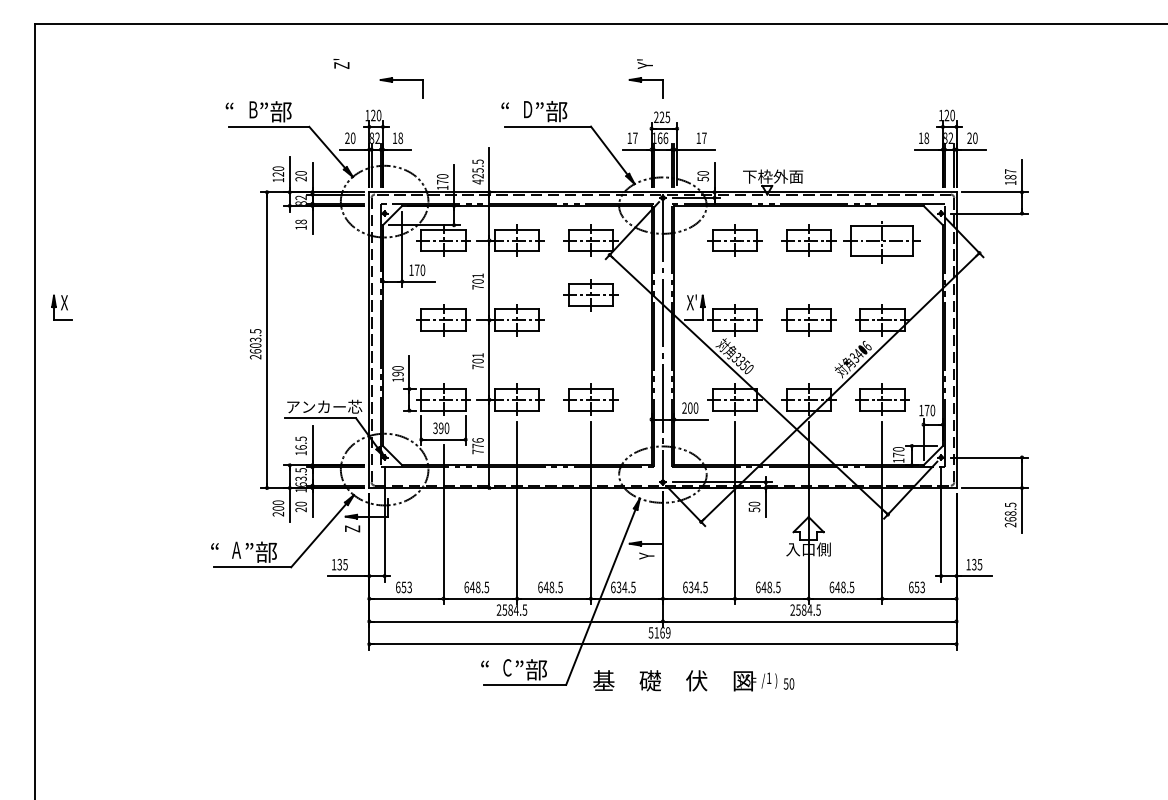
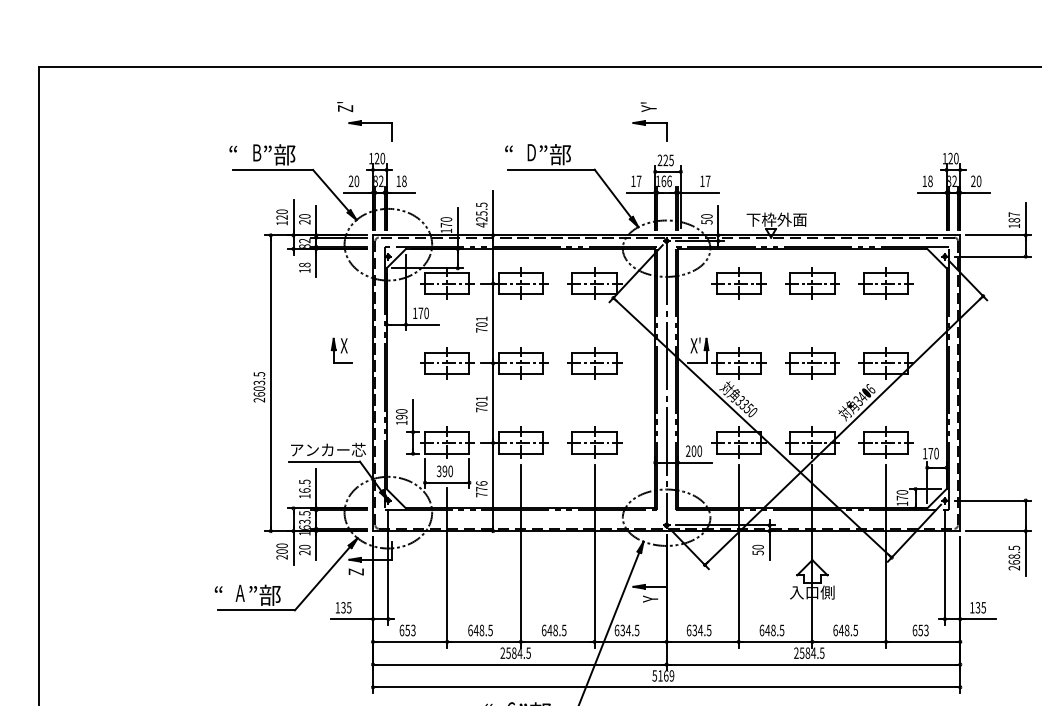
part: (401, 80) -> (370, 123), moved
part: (882, 240) -> (886, 283), size x0.71
part: (590, 295) -> (594, 363), moved
part: (61, 307) -> (341, 350), moved

